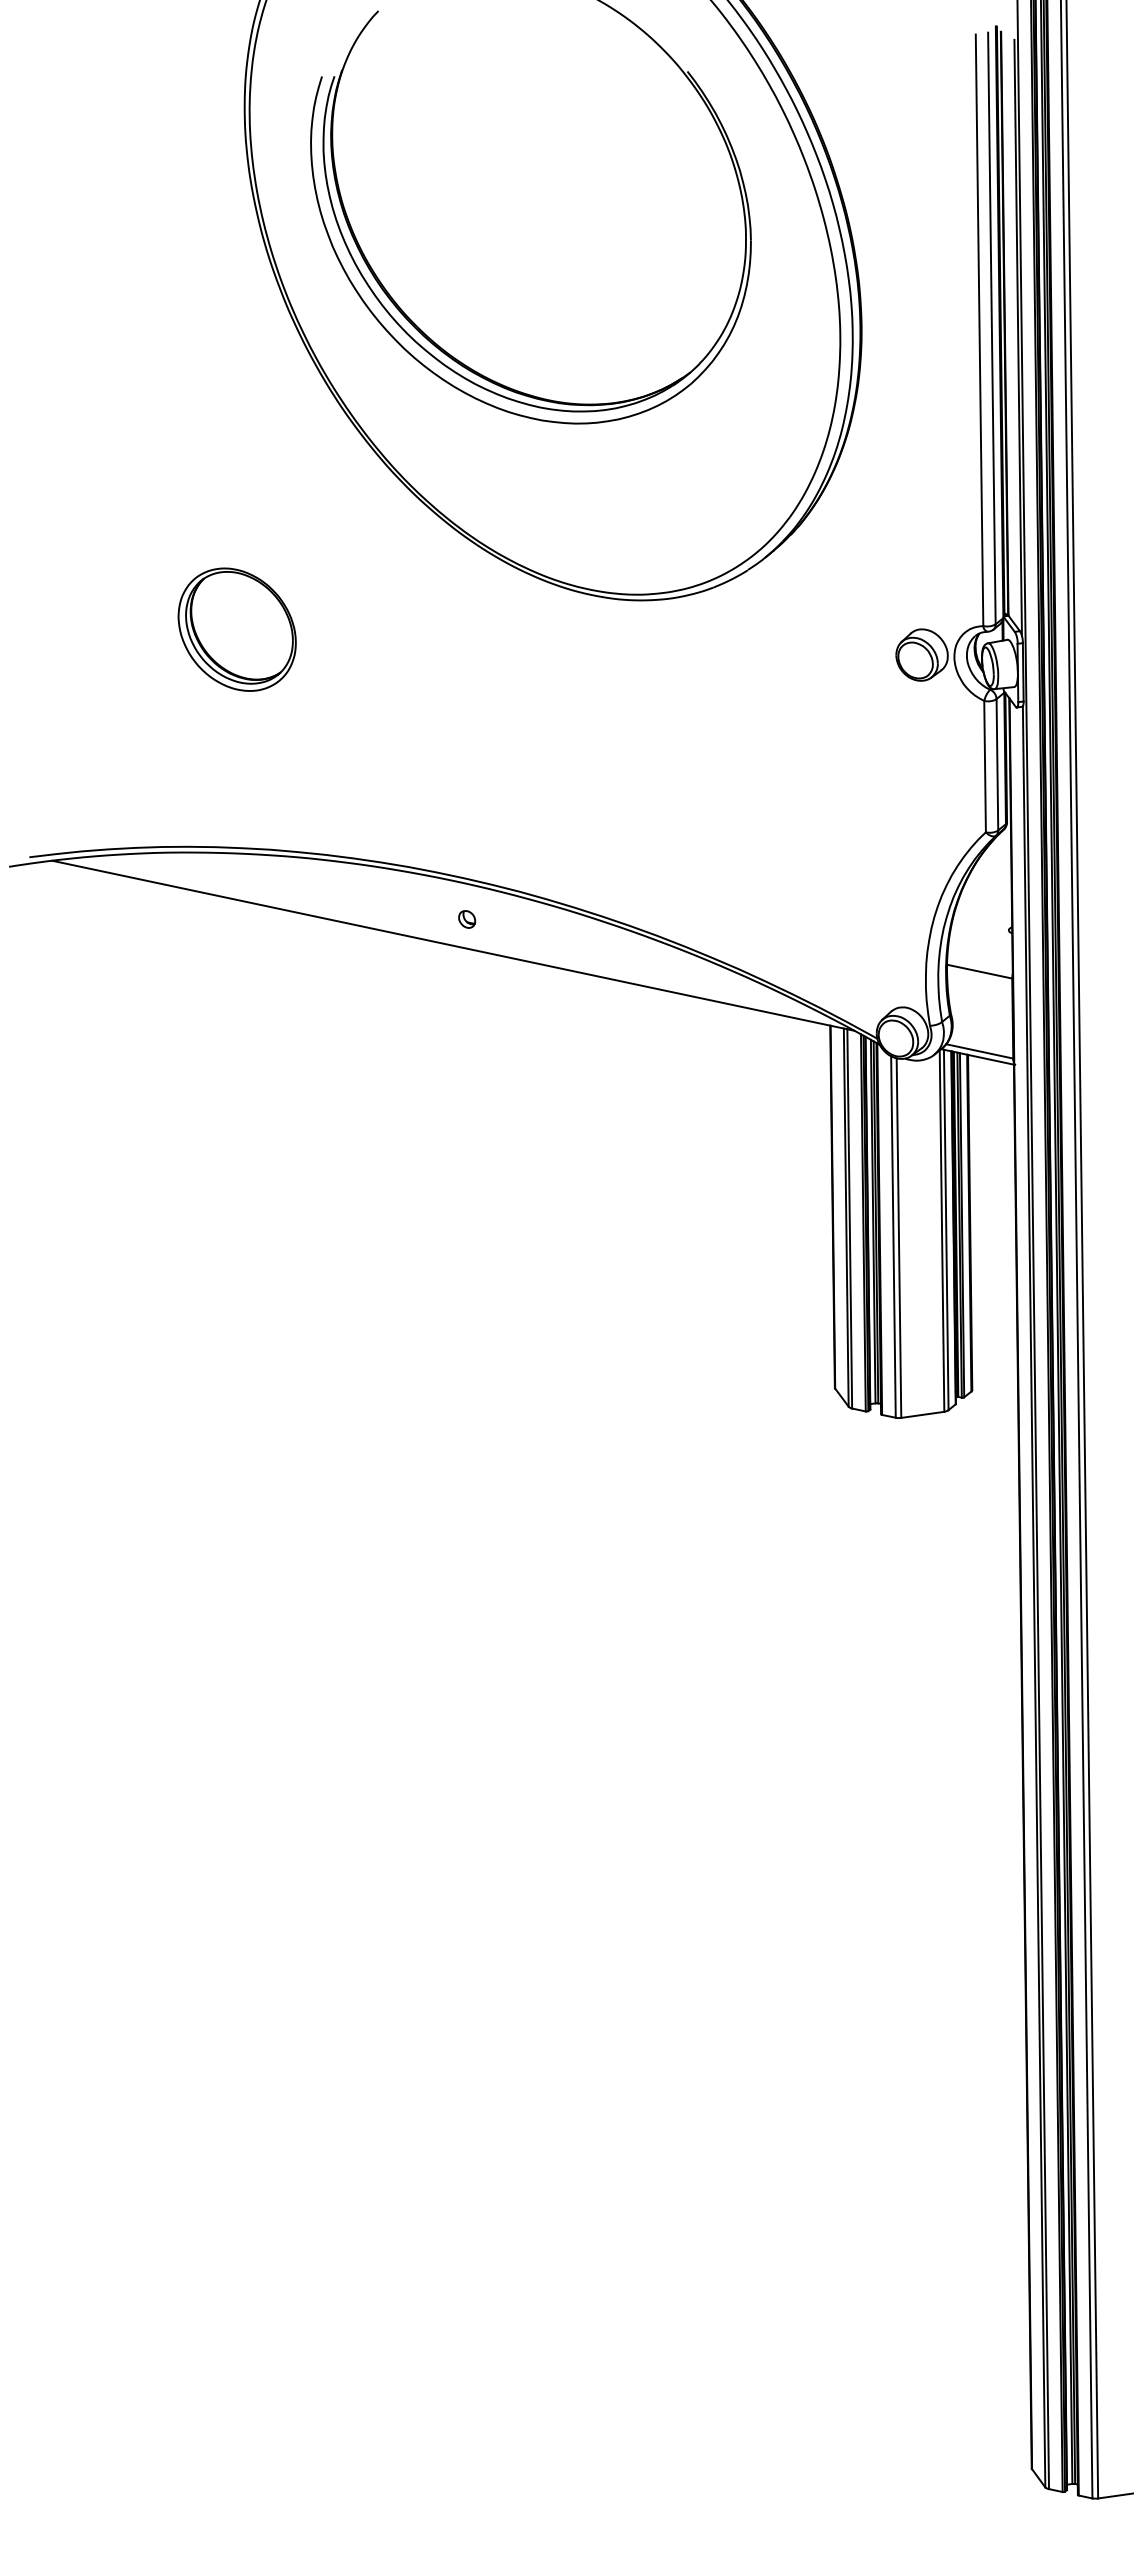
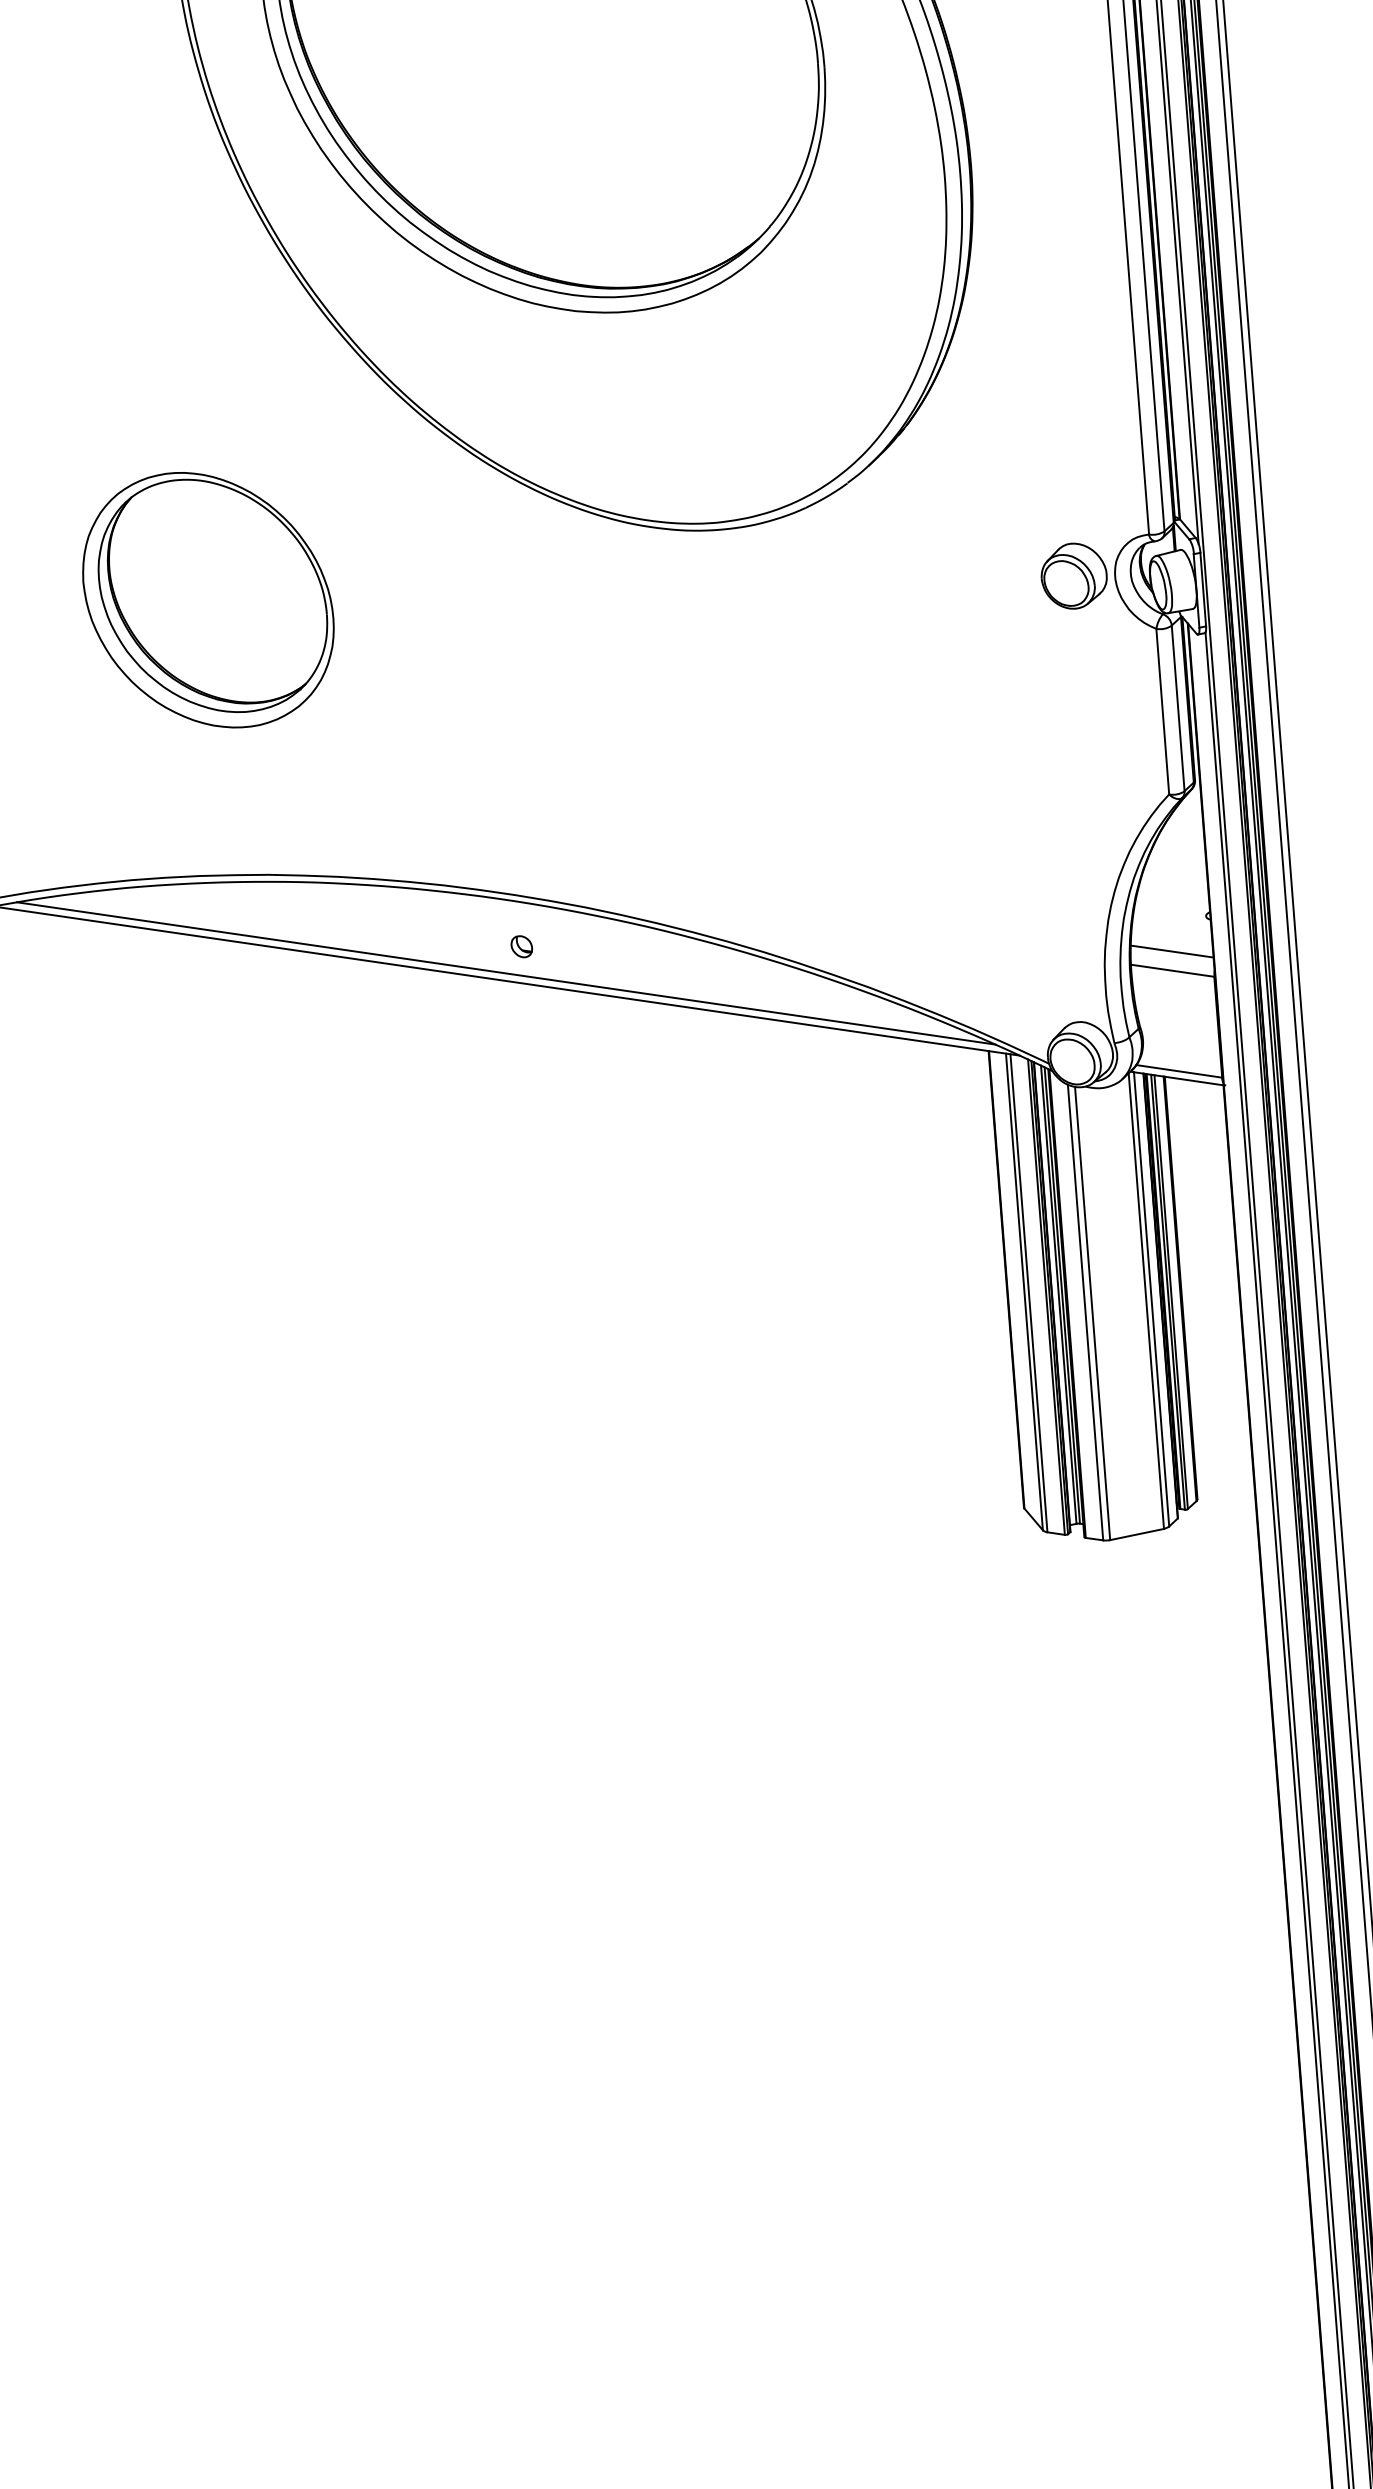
part: (236, 629) -> (207, 599), size x1.67
line: (452, 939) -> (505, 973), added
line: (980, 956) -> (1172, 951), added

